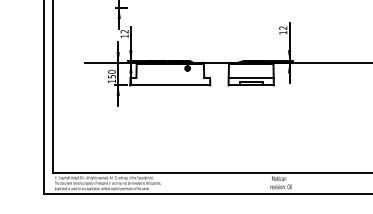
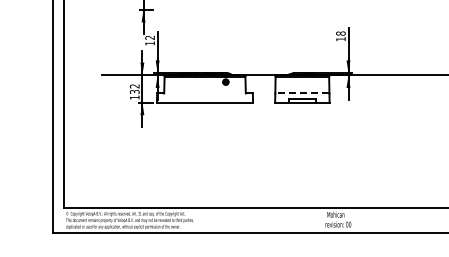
text: (282, 28) -> (340, 33), 12 -> 18
text: (111, 73) -> (134, 88), 150 -> 132
line: (250, 77) -> (301, 93), solid -> dashed

